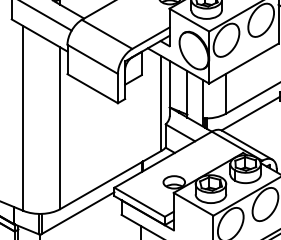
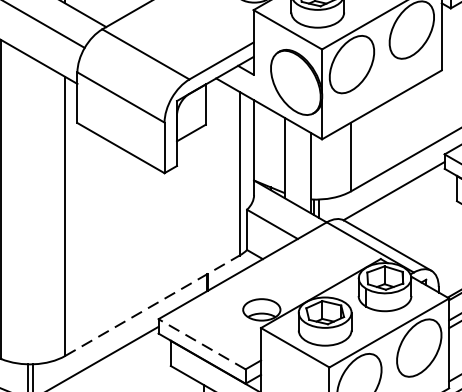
line: (111, 179) -> (153, 304), solid -> dashed
line: (139, 202) -> (201, 344), solid -> dashed

